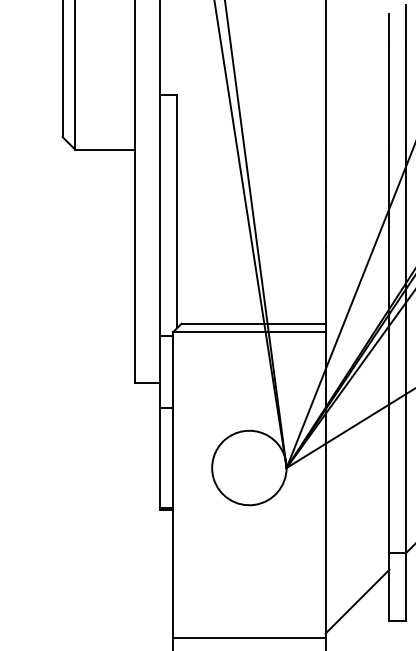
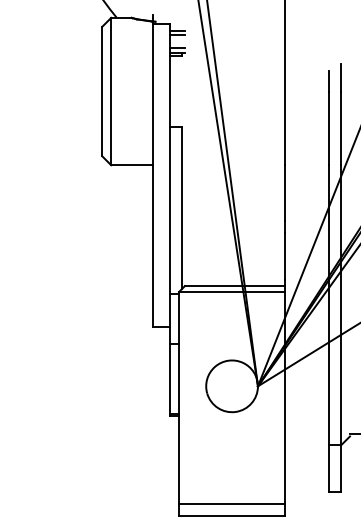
line: (357, 602) -> (307, 479), removed

